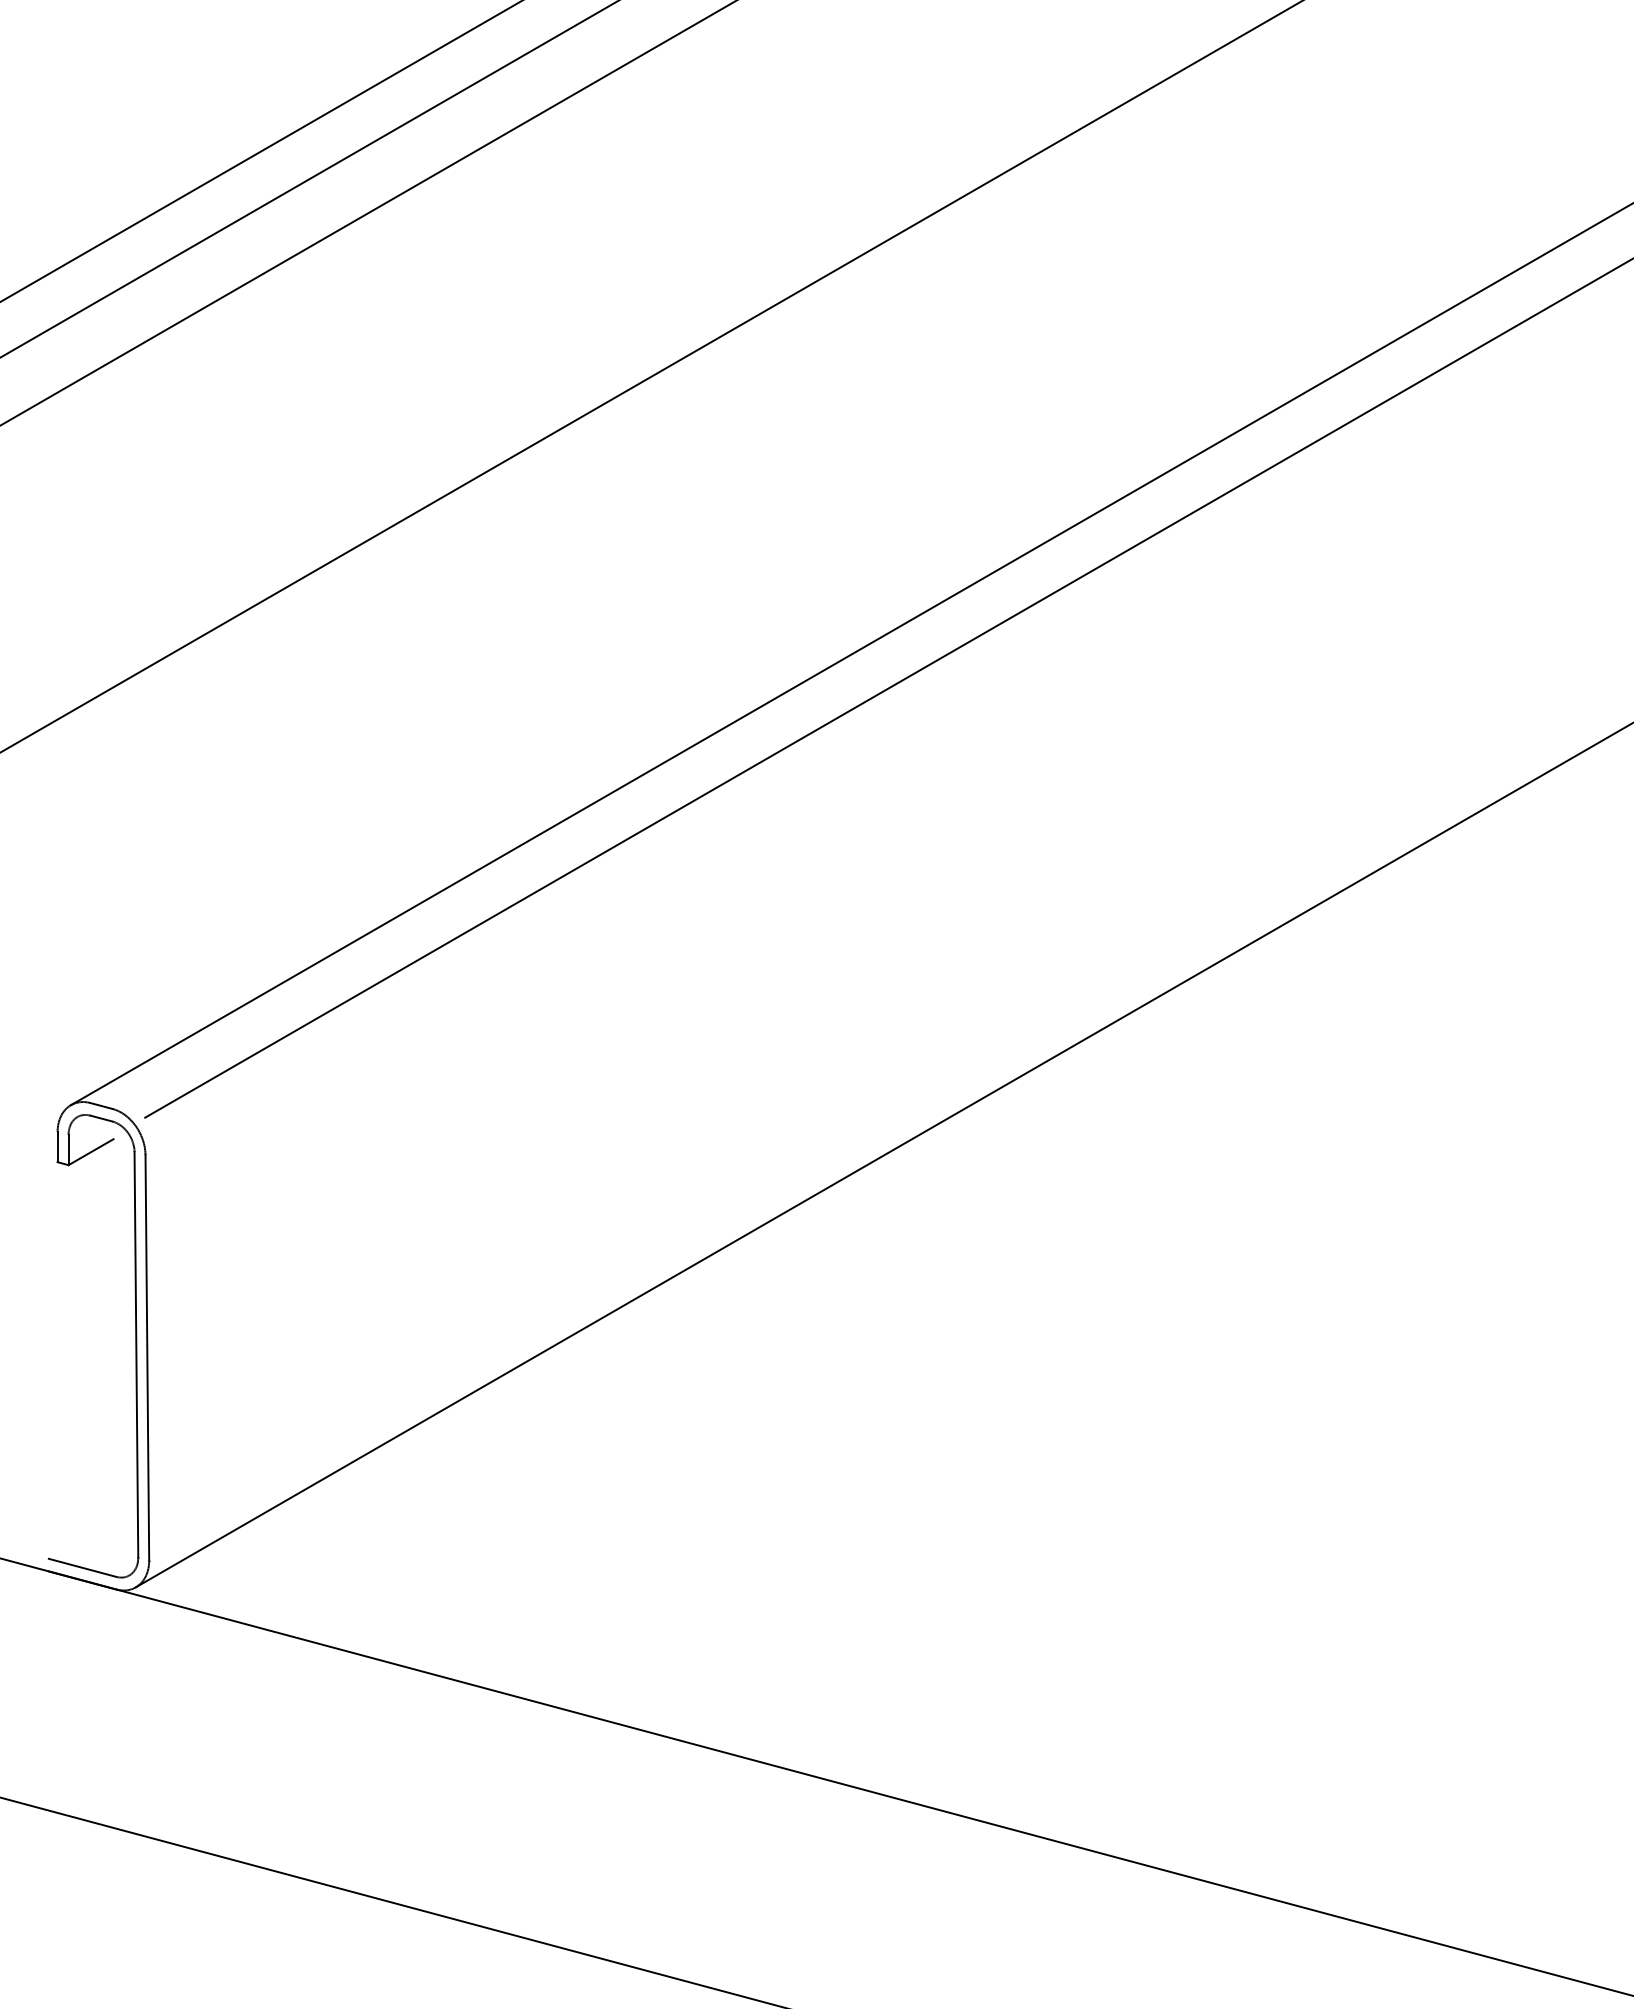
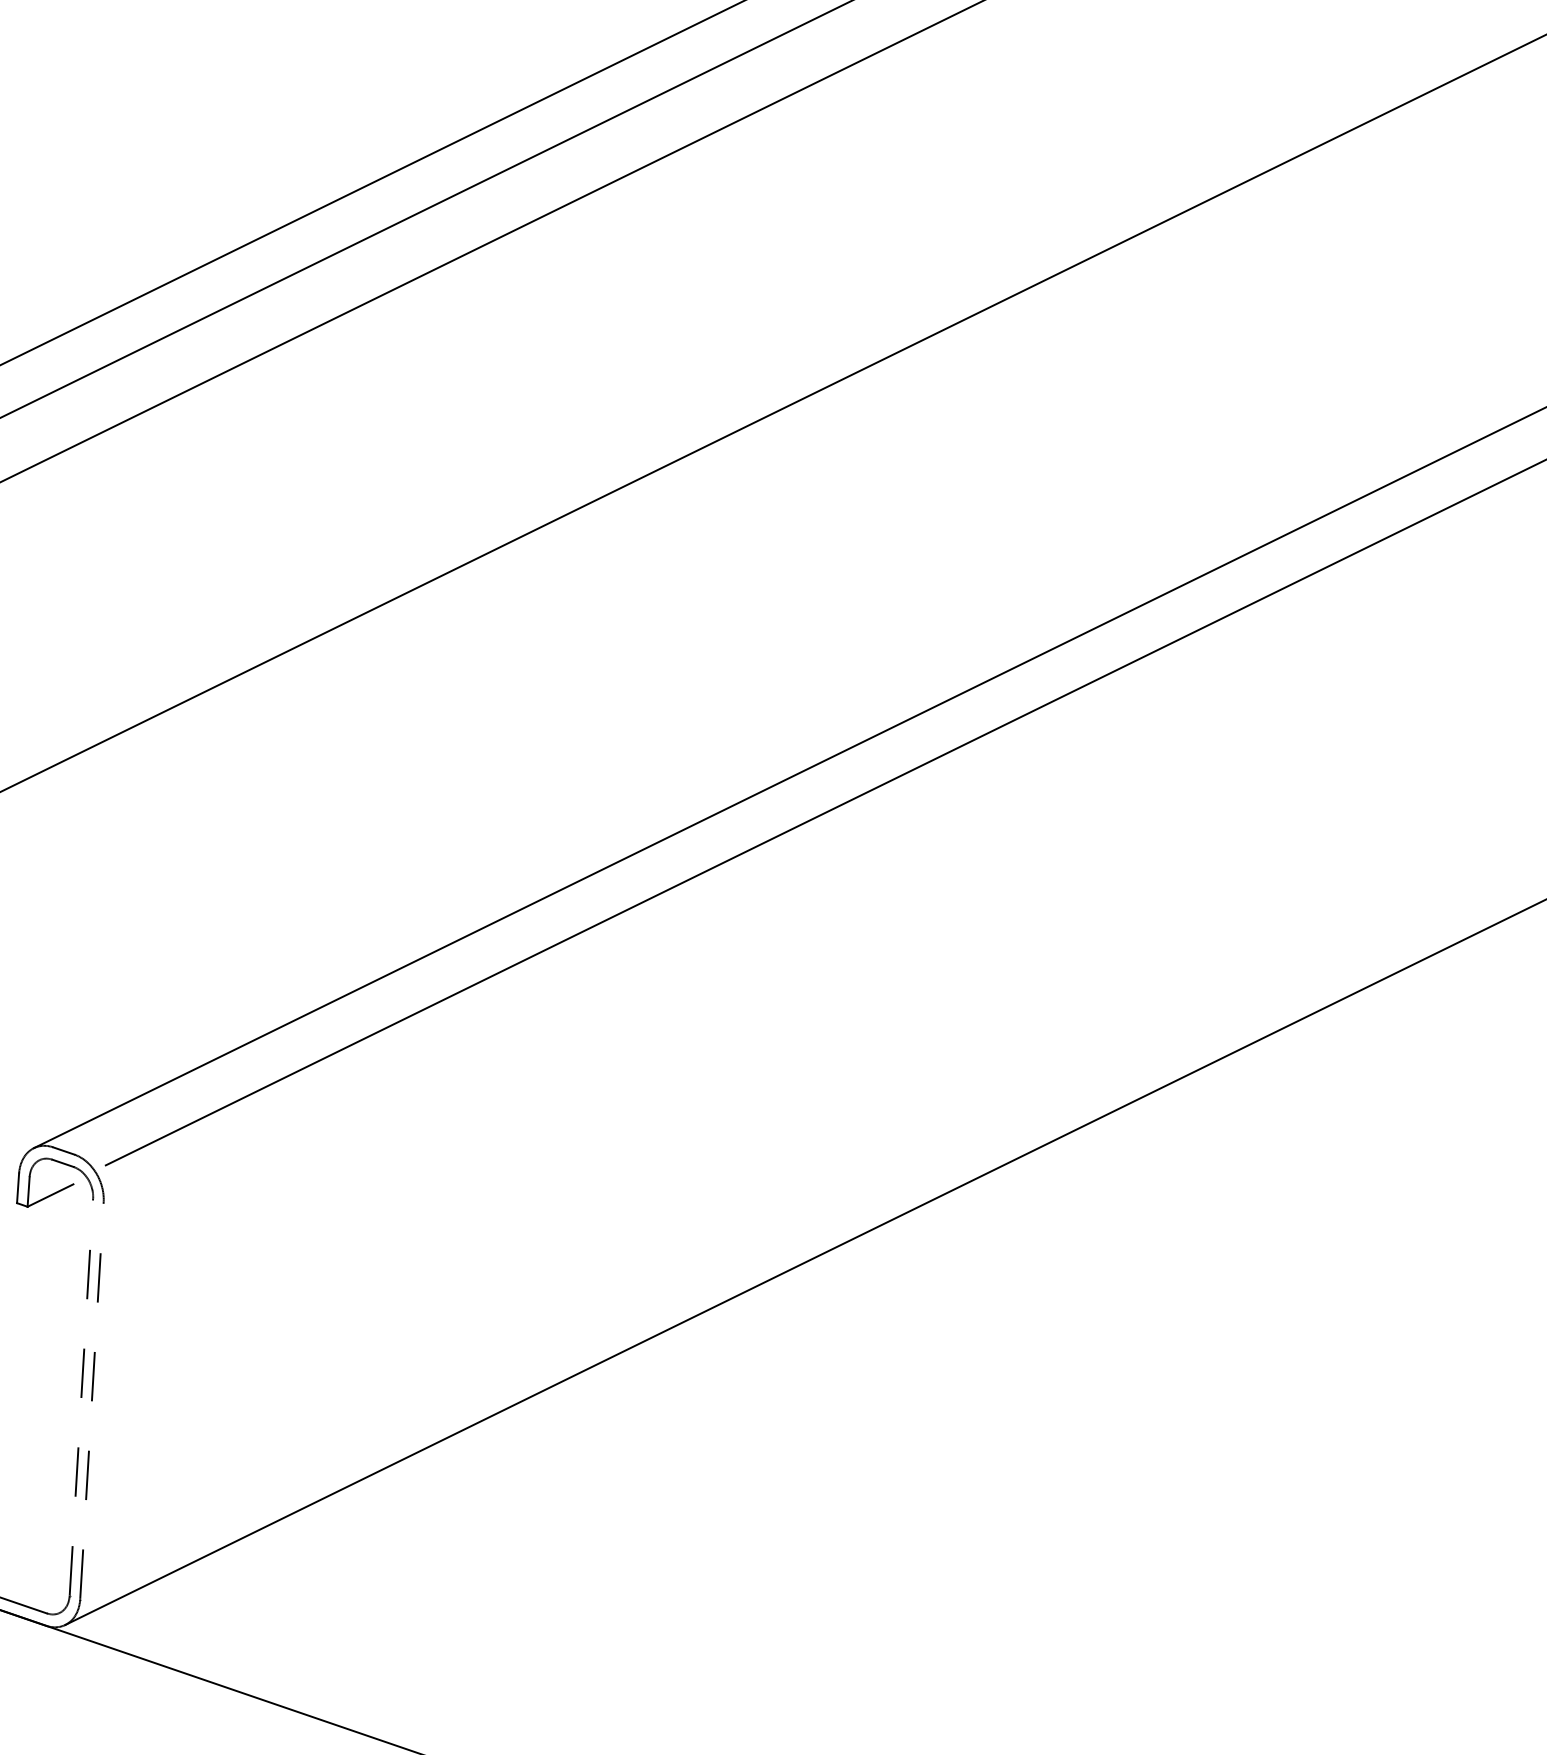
line: (136, 1354) -> (81, 1396), solid -> dashed
line: (147, 1357) -> (92, 1400), solid -> dashed

